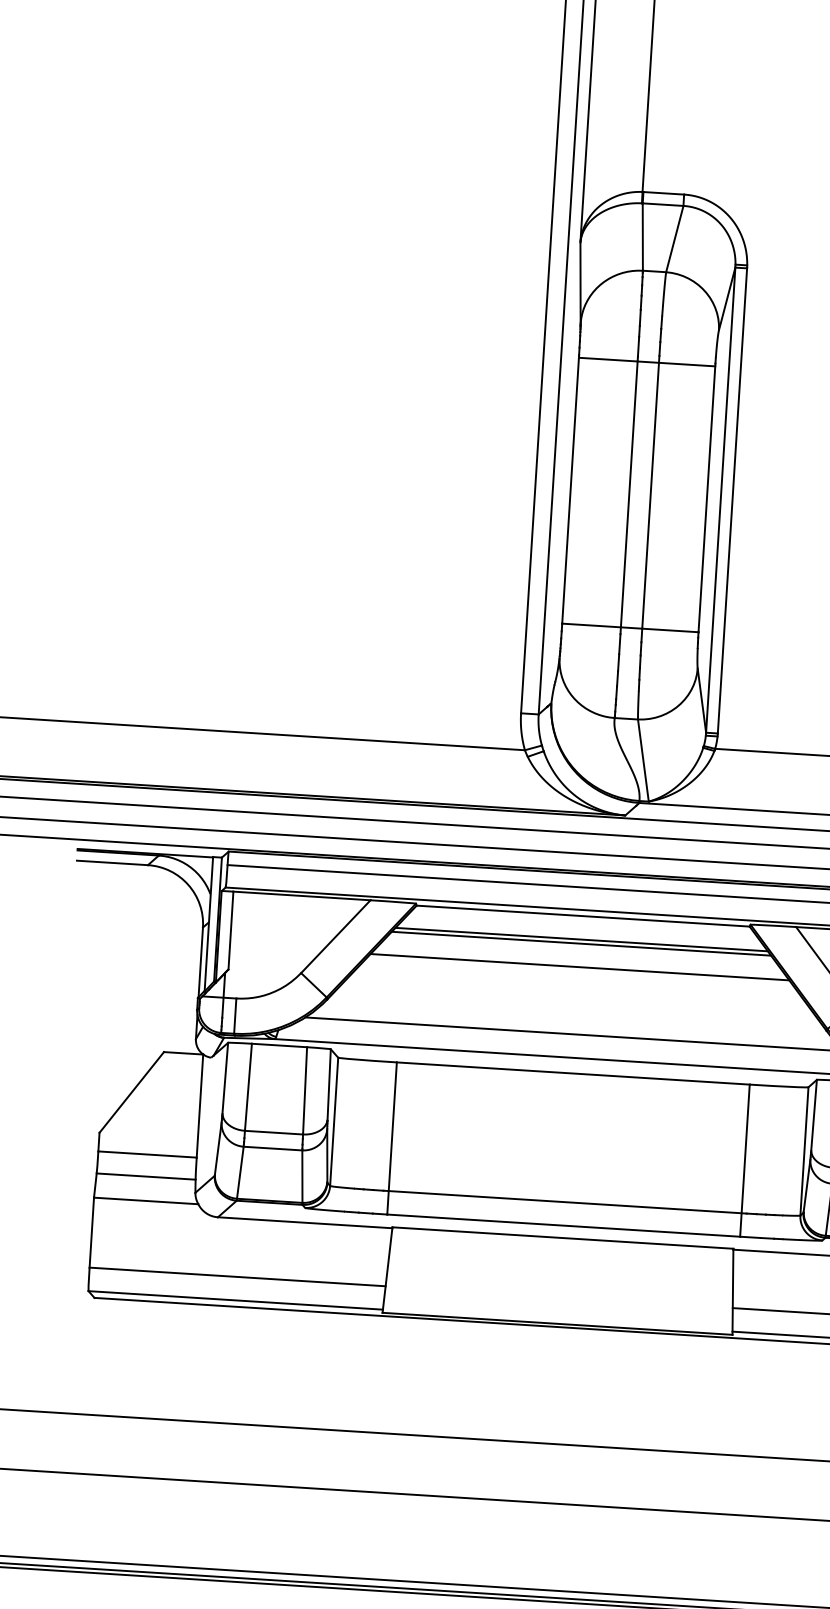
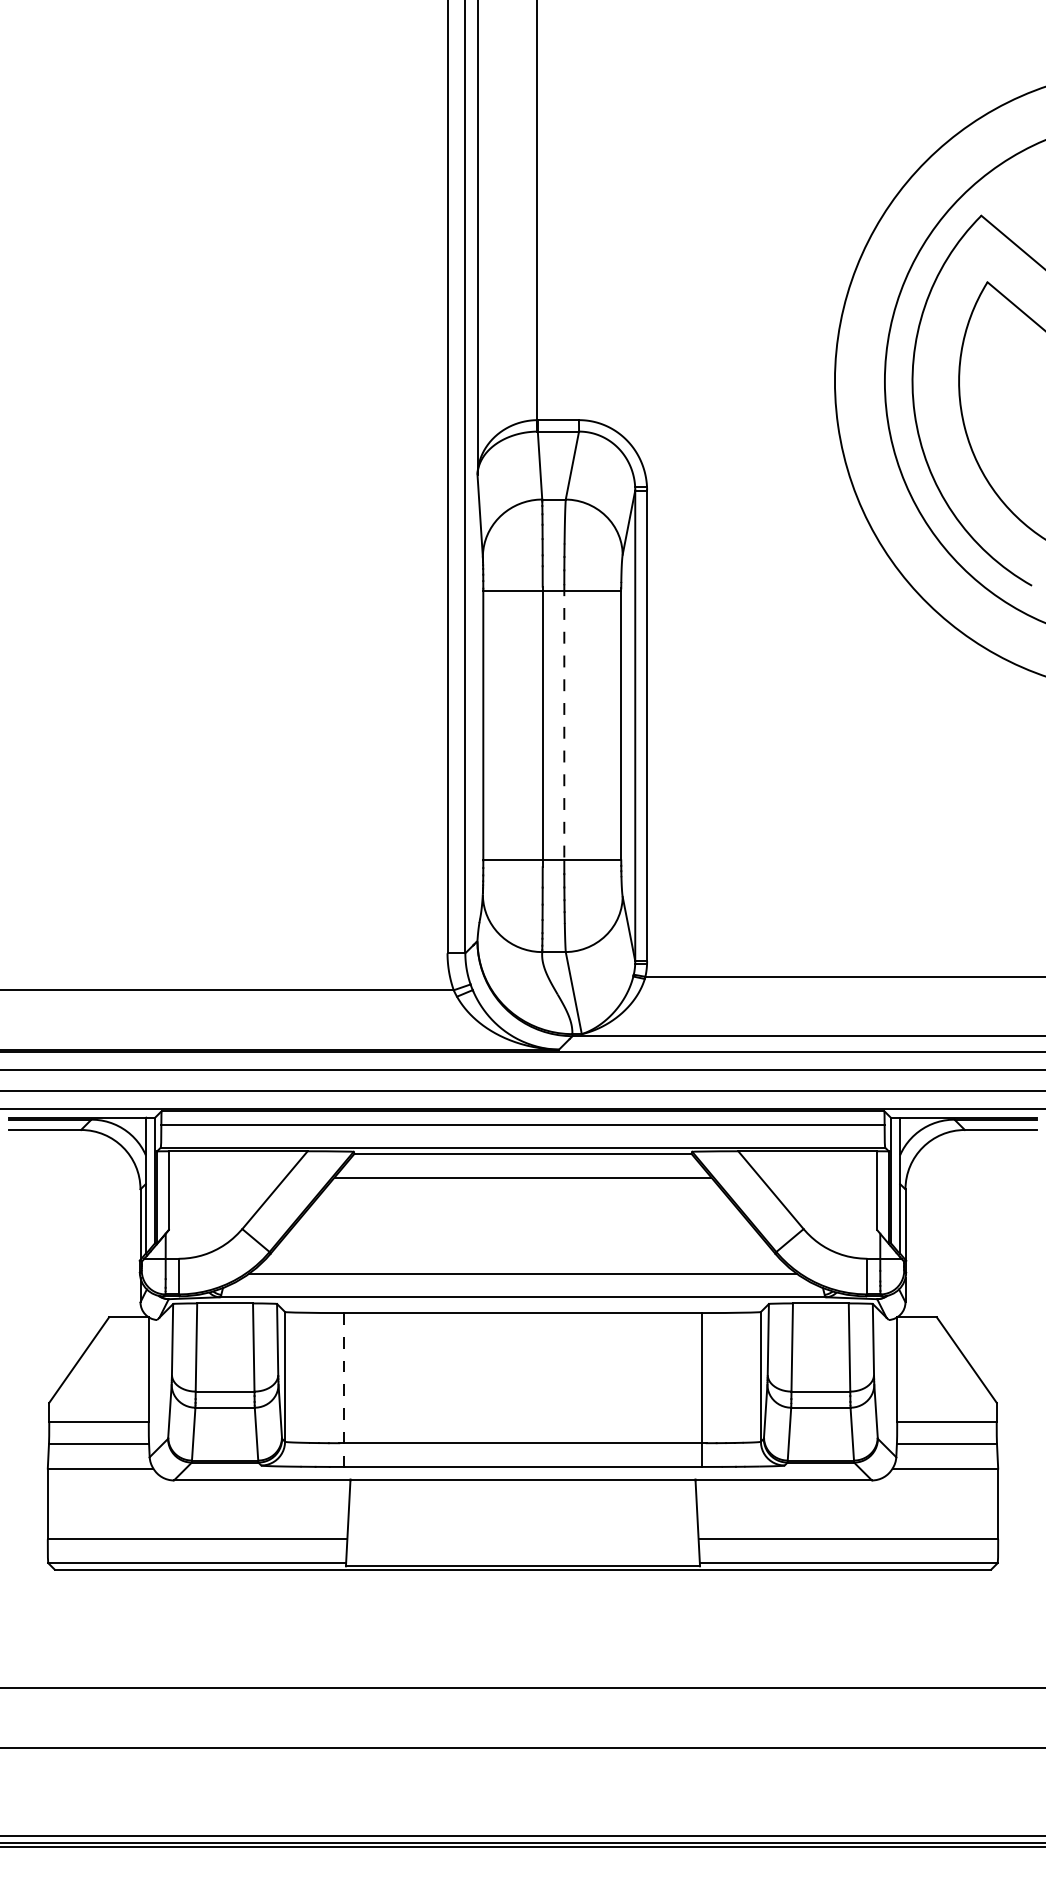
line: (651, 492) -> (564, 722), solid -> dashed
line: (580, 943) -> (522, 1181), removed
line: (579, 967) -> (522, 1205), removed
line: (392, 1138) -> (344, 1390), solid -> dashed

